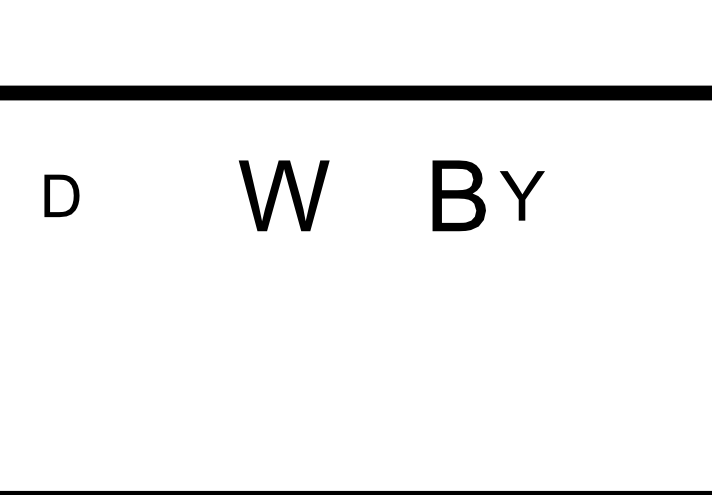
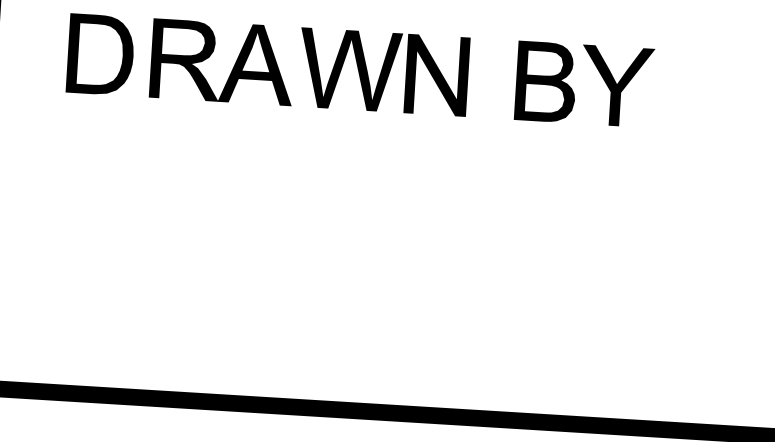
part: (61, 195) -> (100, 54), size x1.67
fill: (361, 195) -> (436, 74), added
part: (522, 195) -> (617, 86), size x1.43
part: (180, 198) -> (233, 65), added

